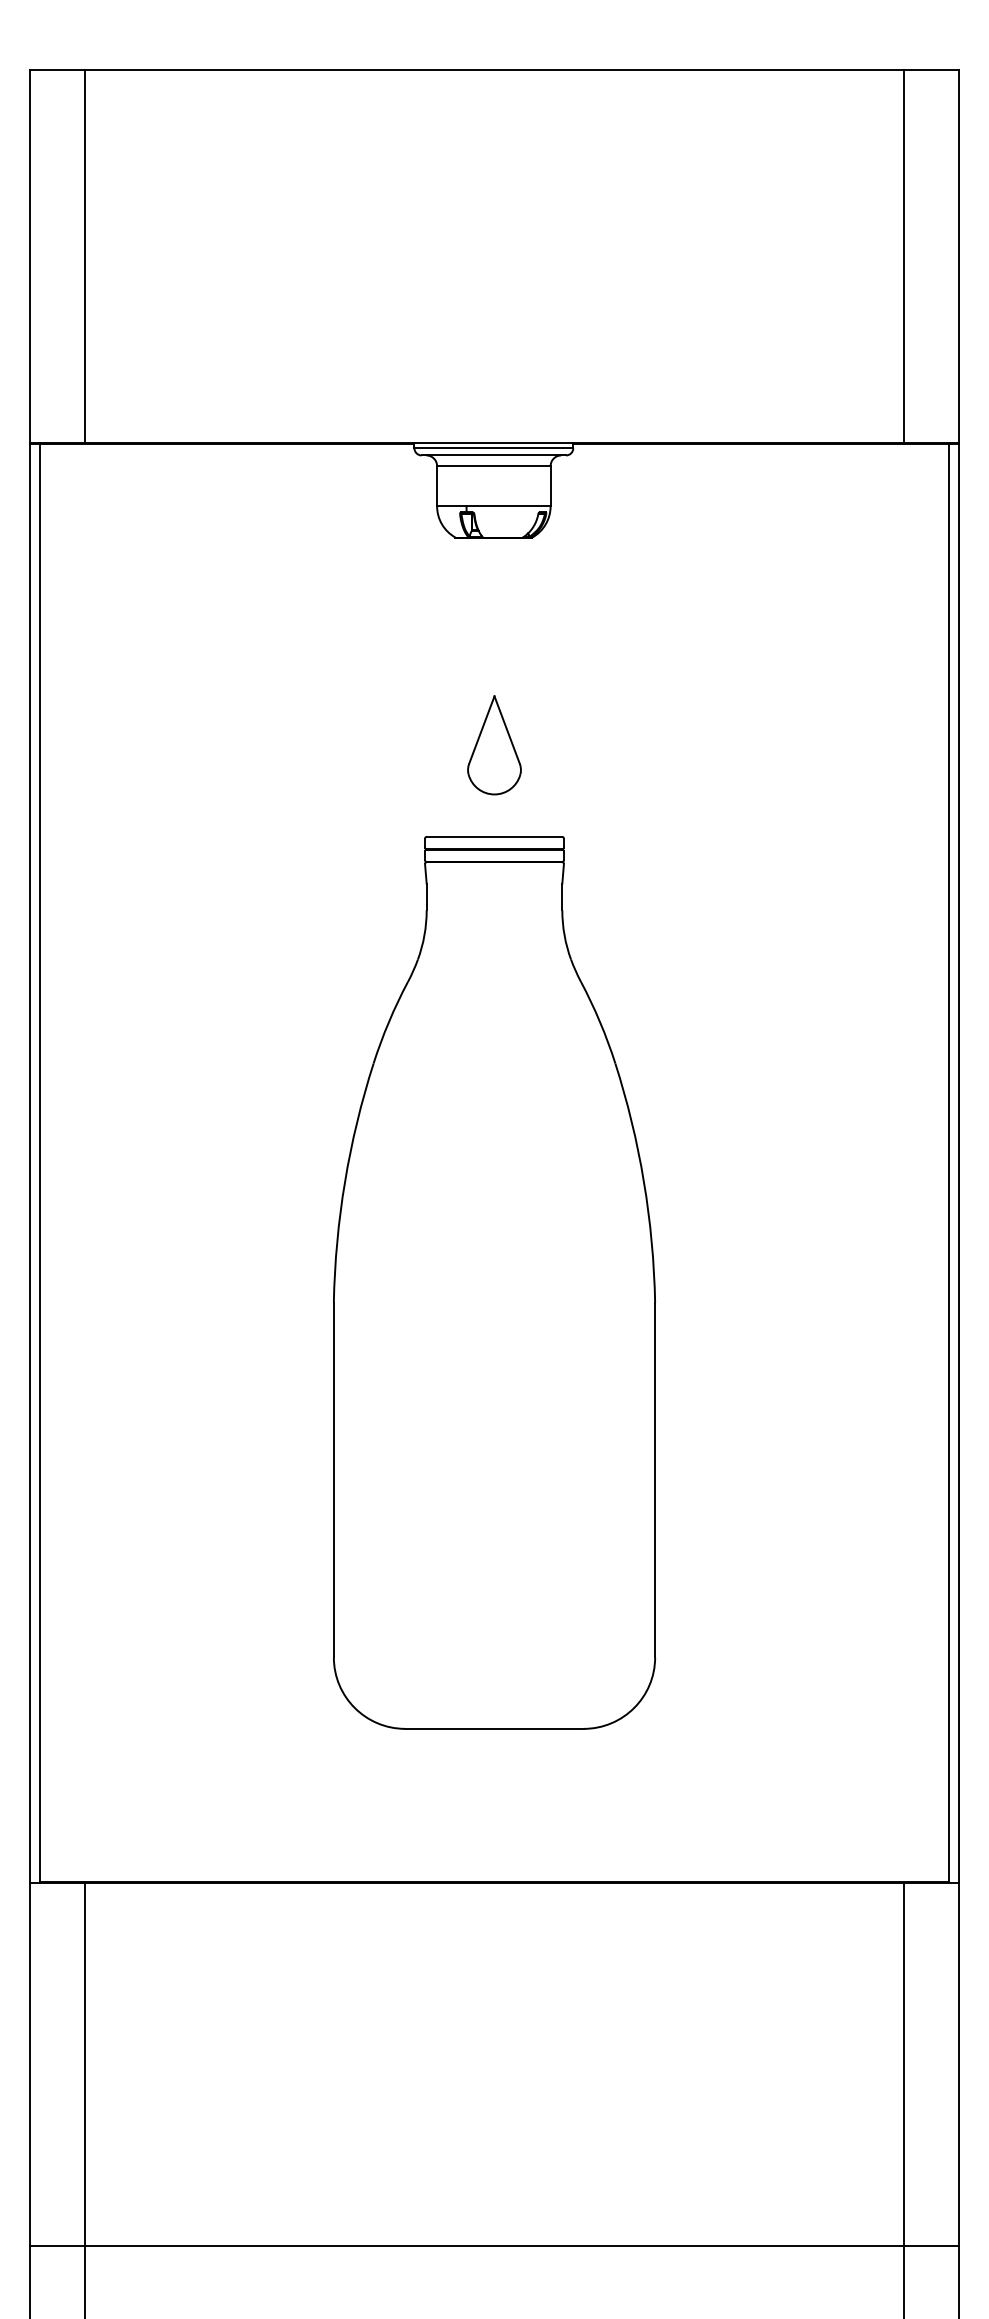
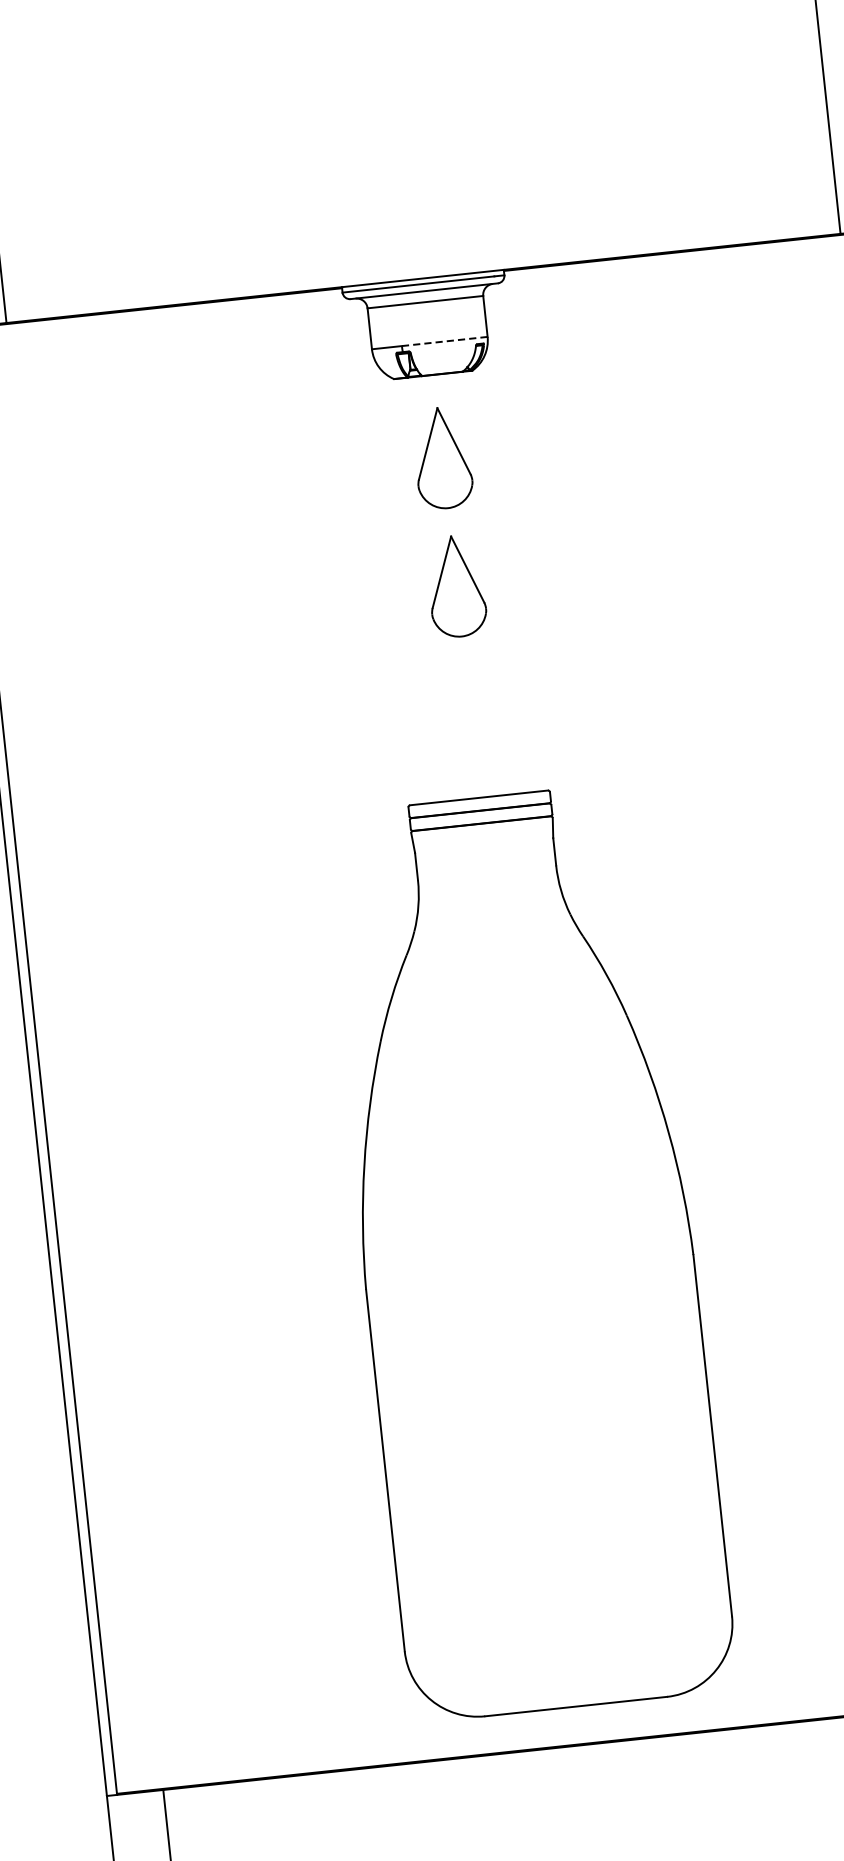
line: (509, 506) -> (445, 341), solid -> dashed
part: (494, 619) -> (442, 458), added
part: (494, 1282) -> (527, 1251), moved

